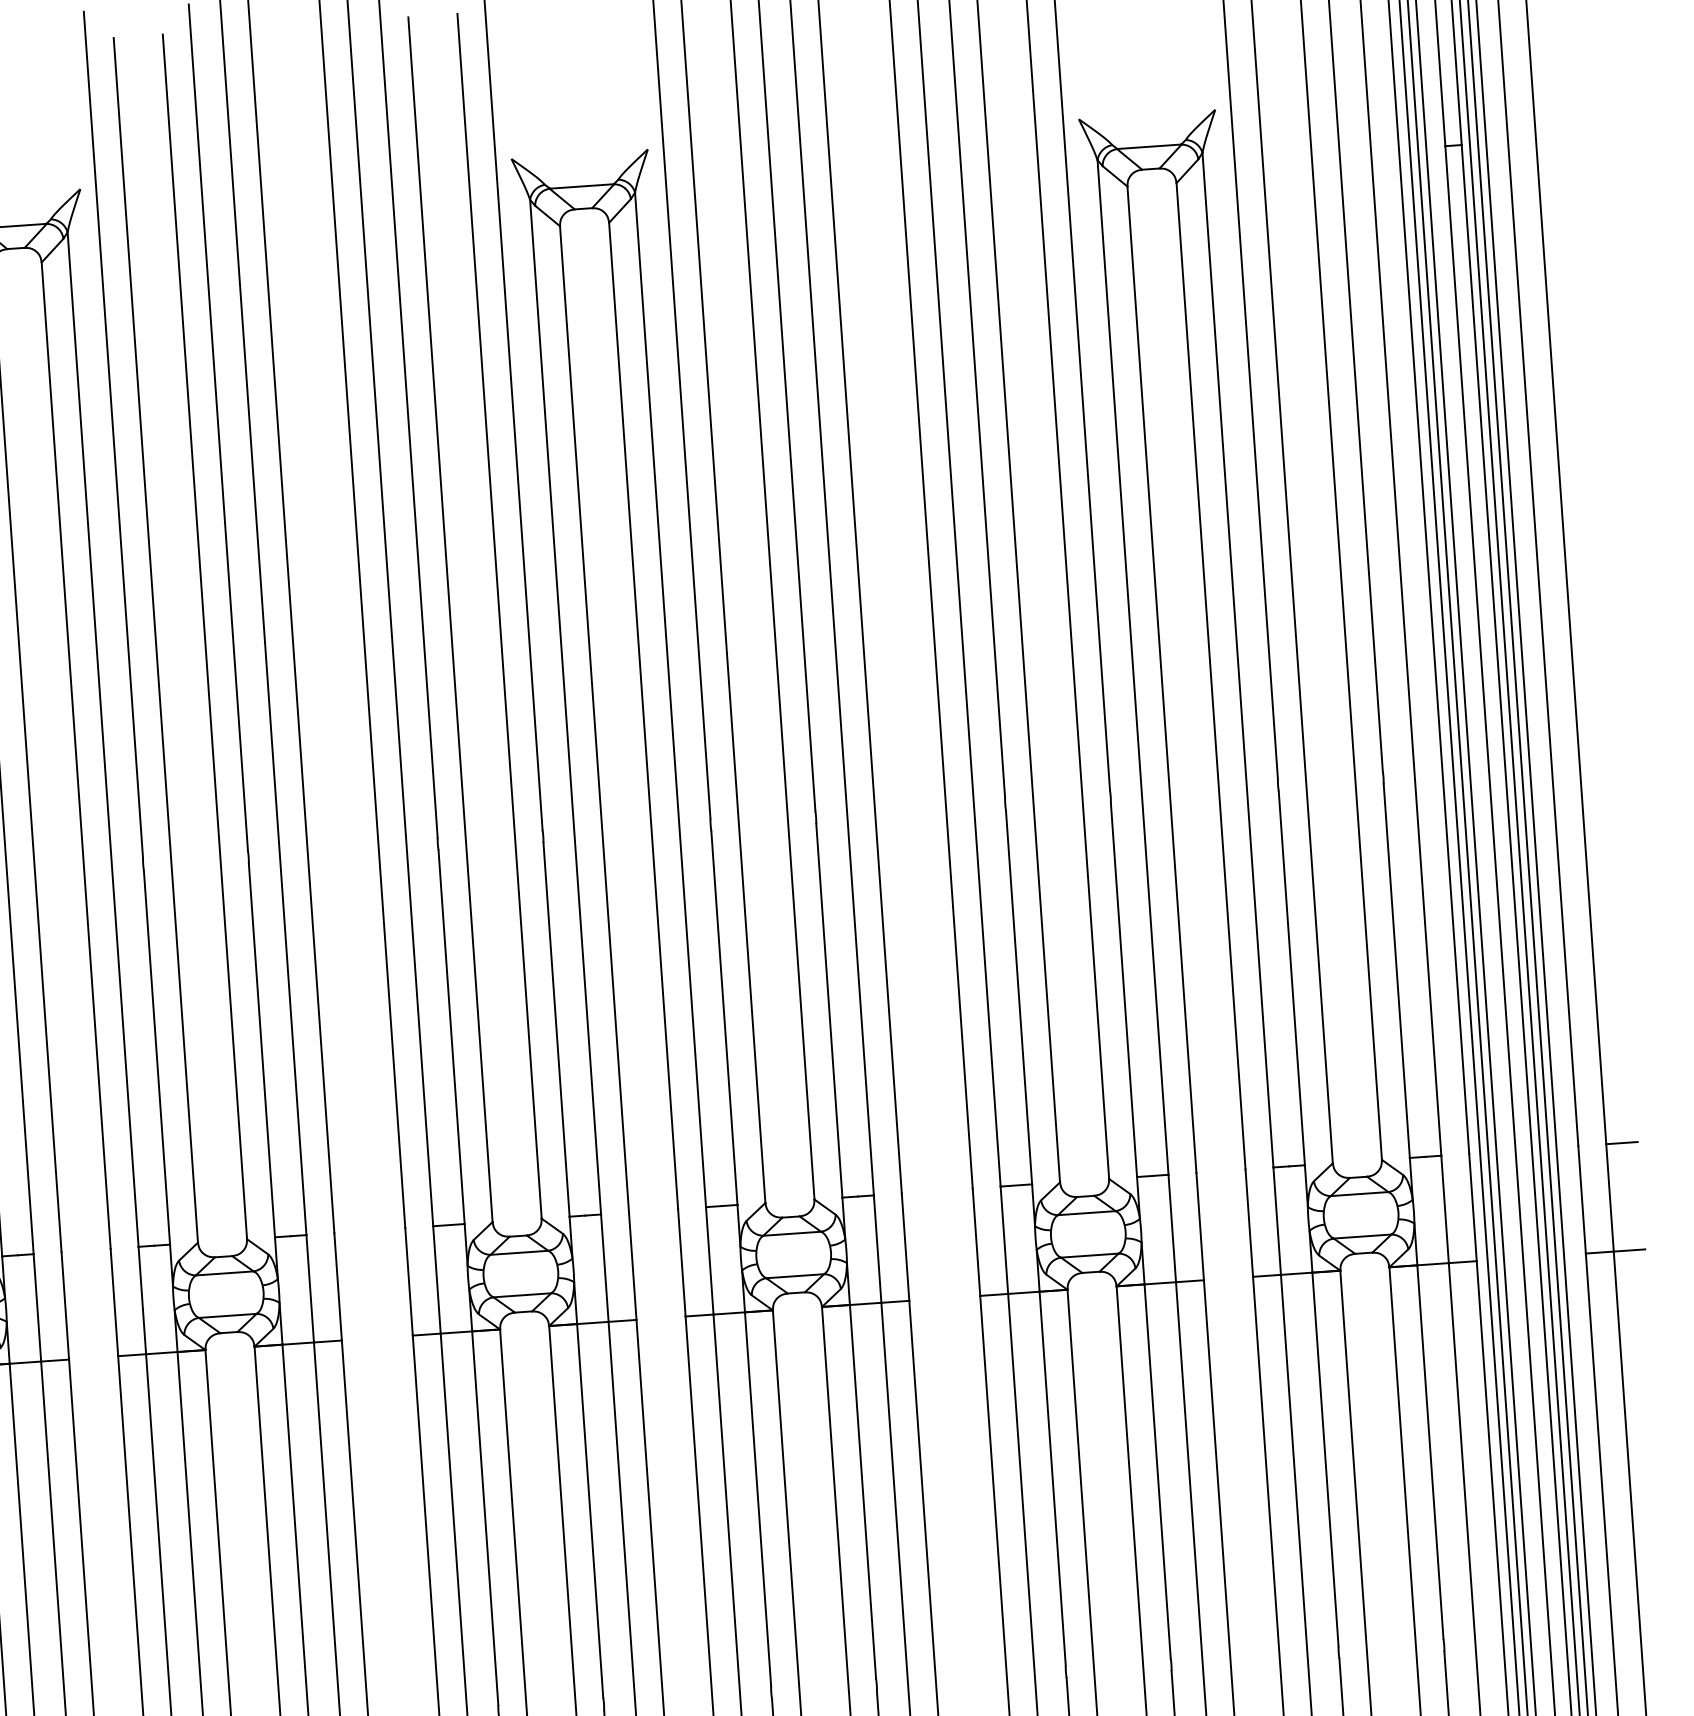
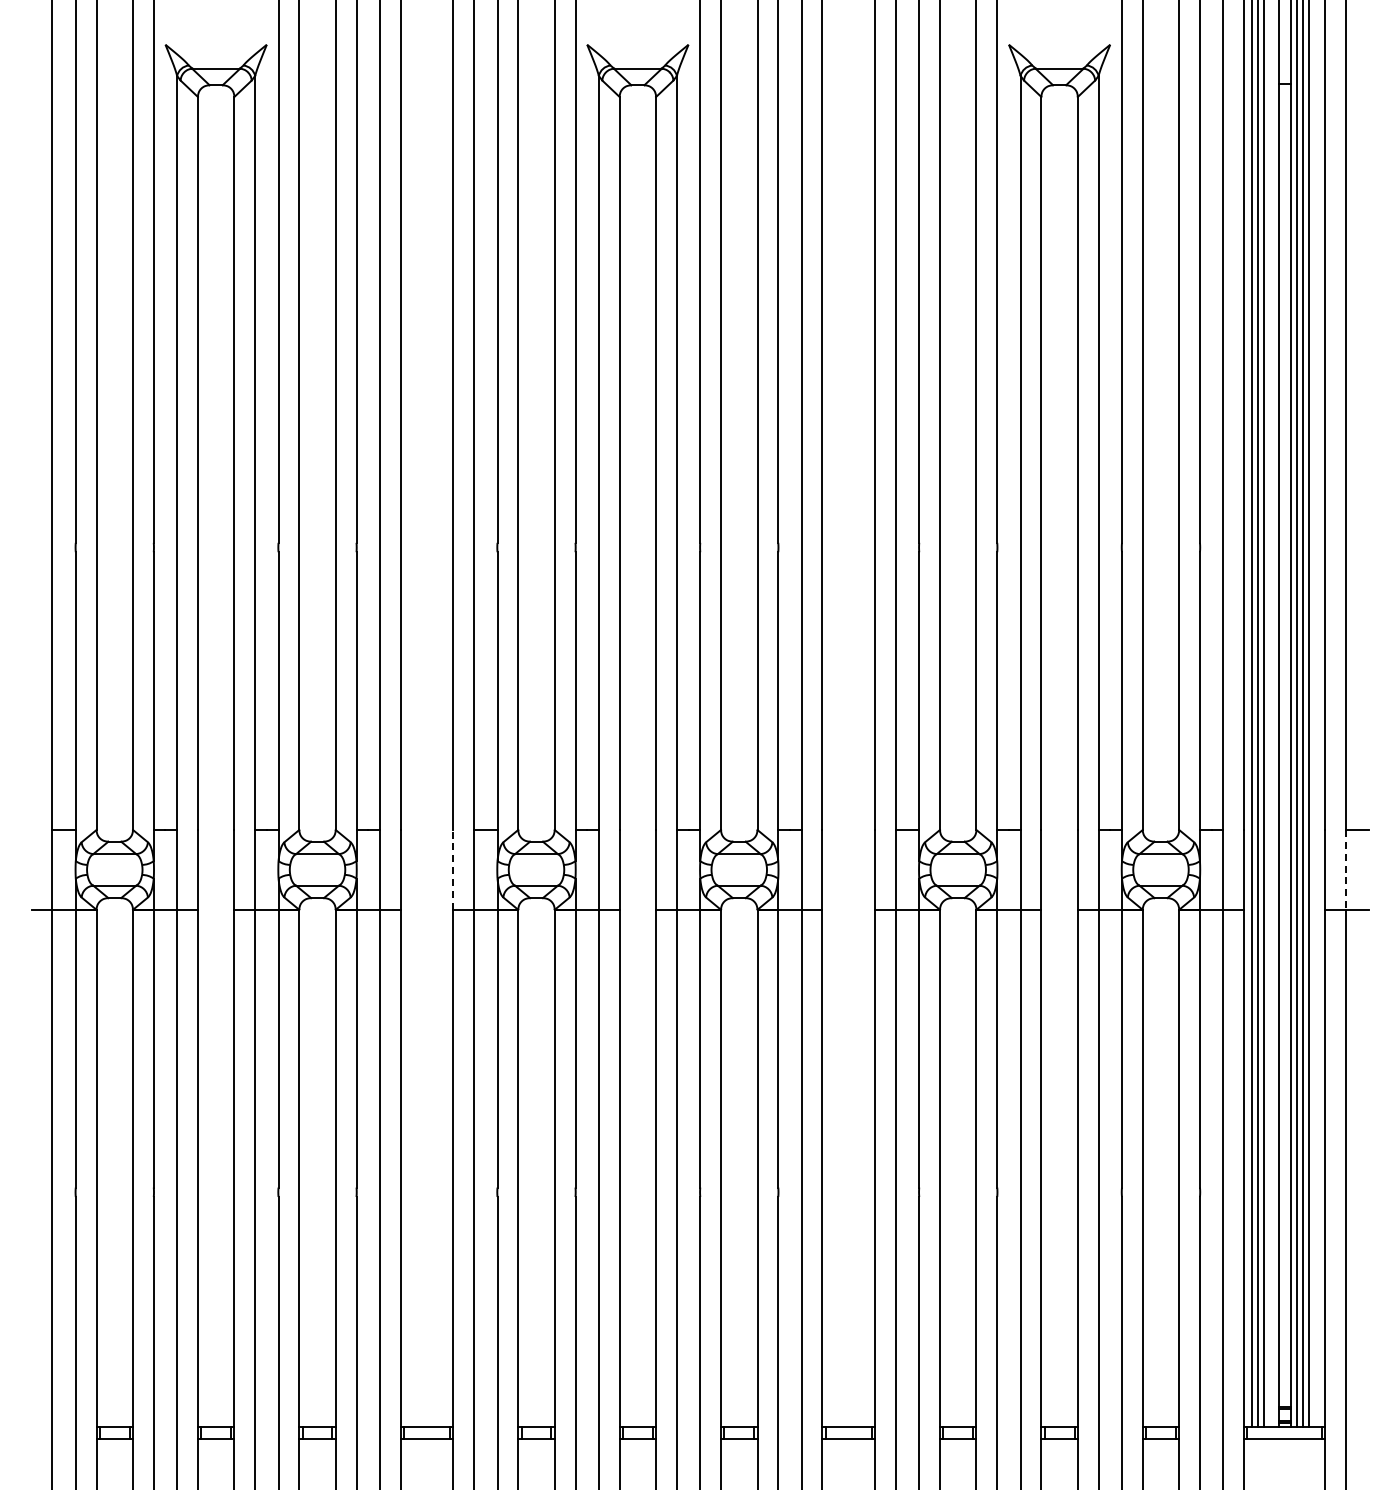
line: (1609, 1197) -> (1345, 869), solid -> dashed
line: (409, 1281) -> (453, 869), solid -> dashed

